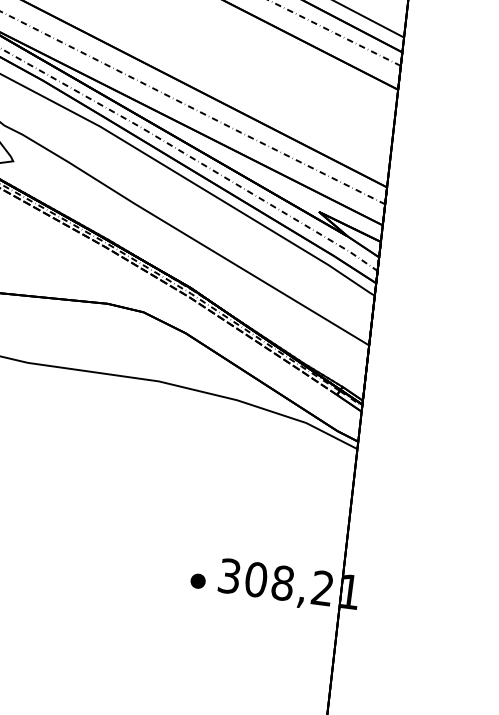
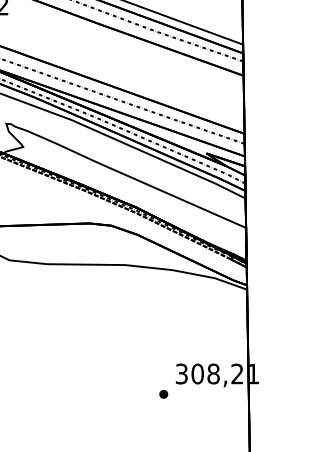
part: (197, 581) -> (163, 394), moved

